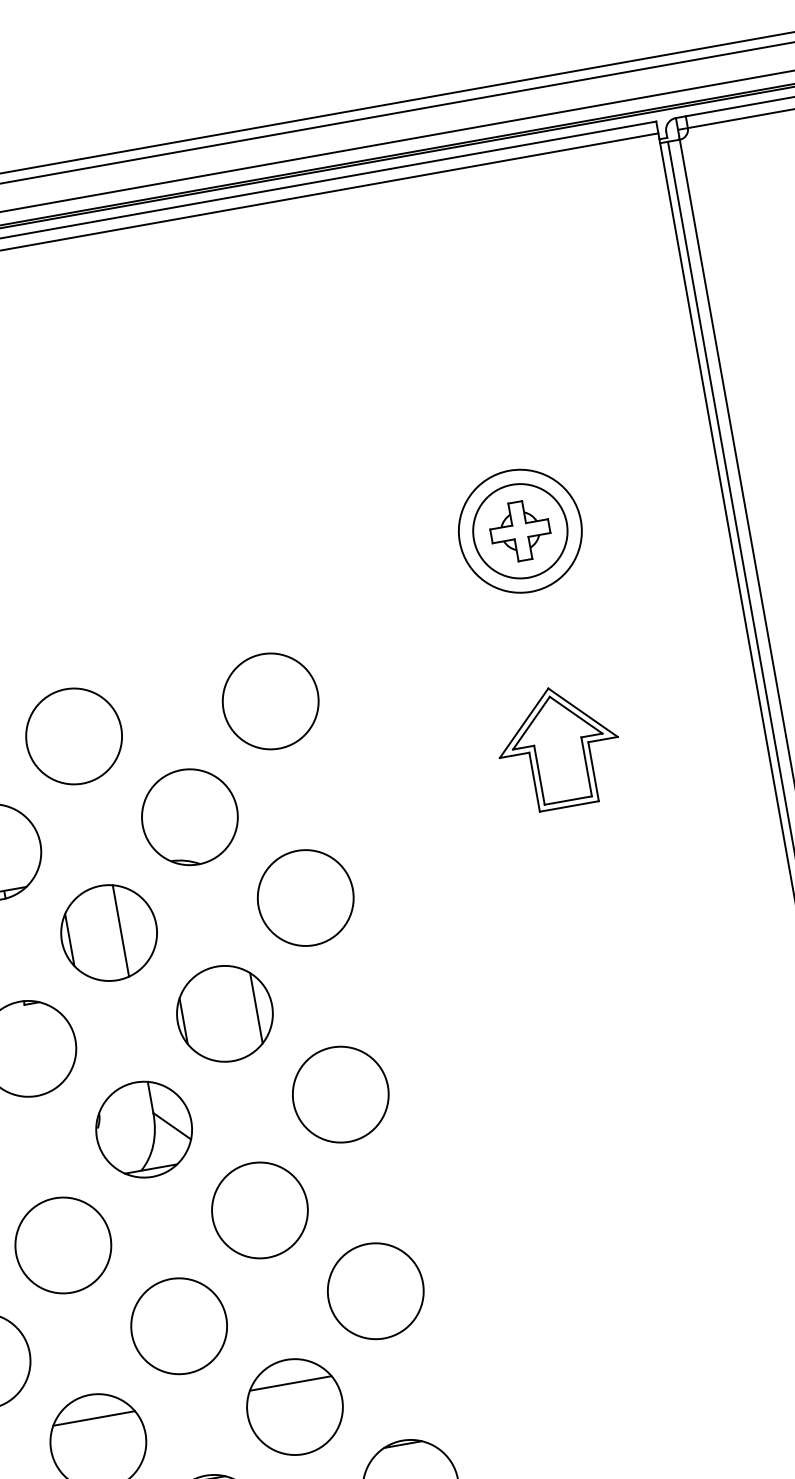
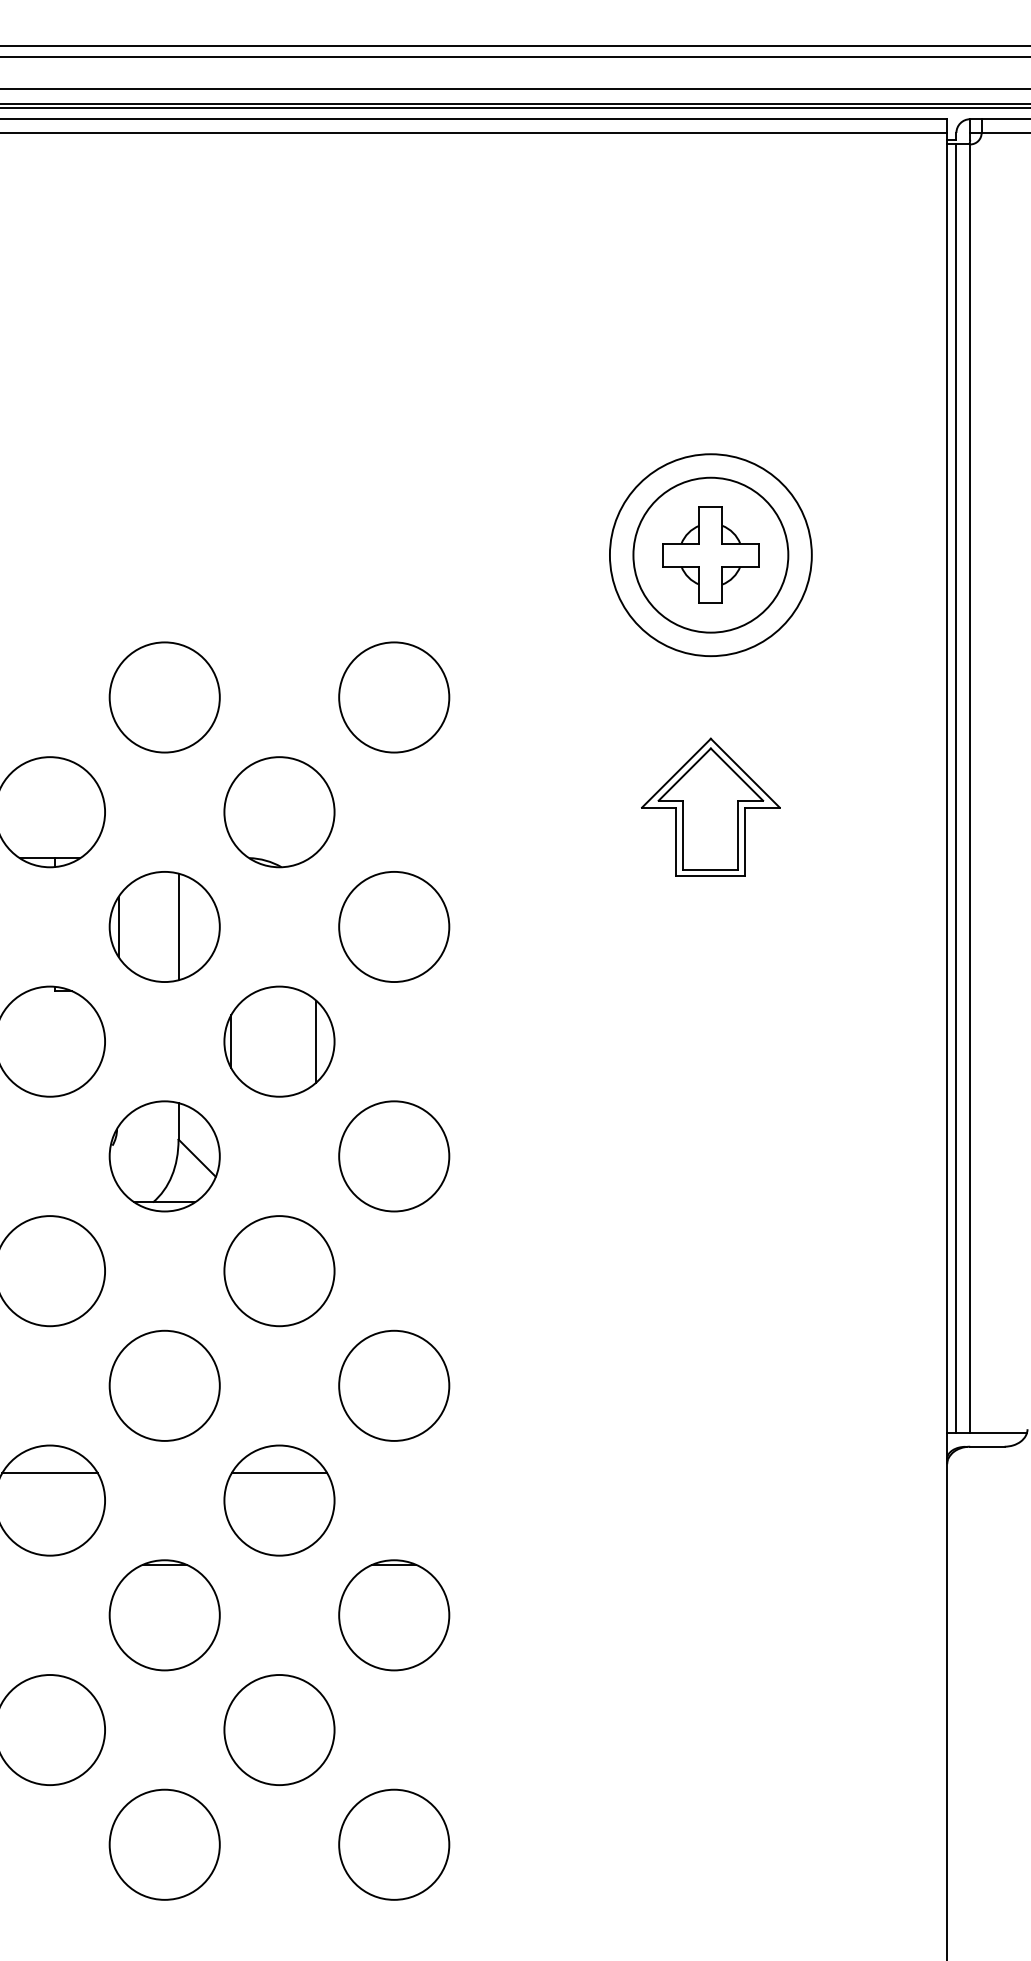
part: (520, 531) -> (710, 555), size x1.43

